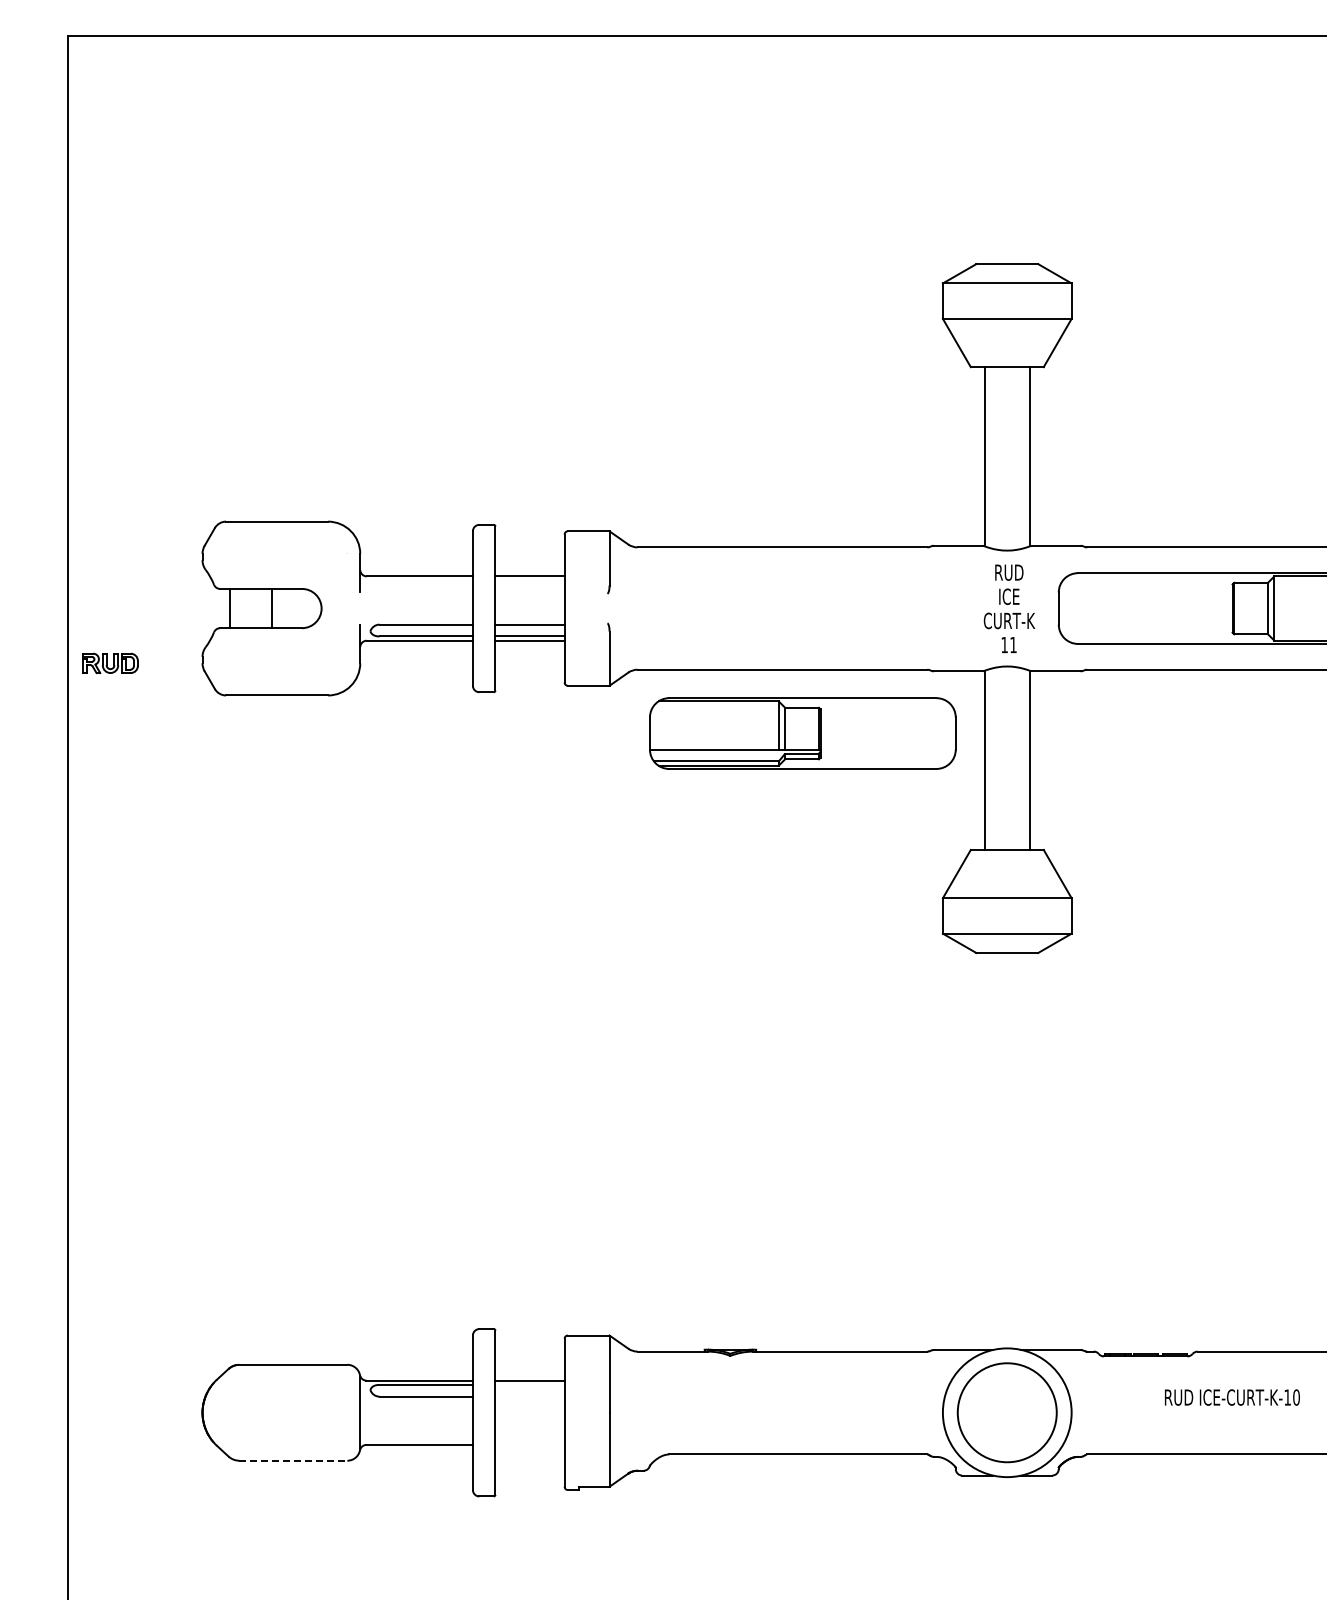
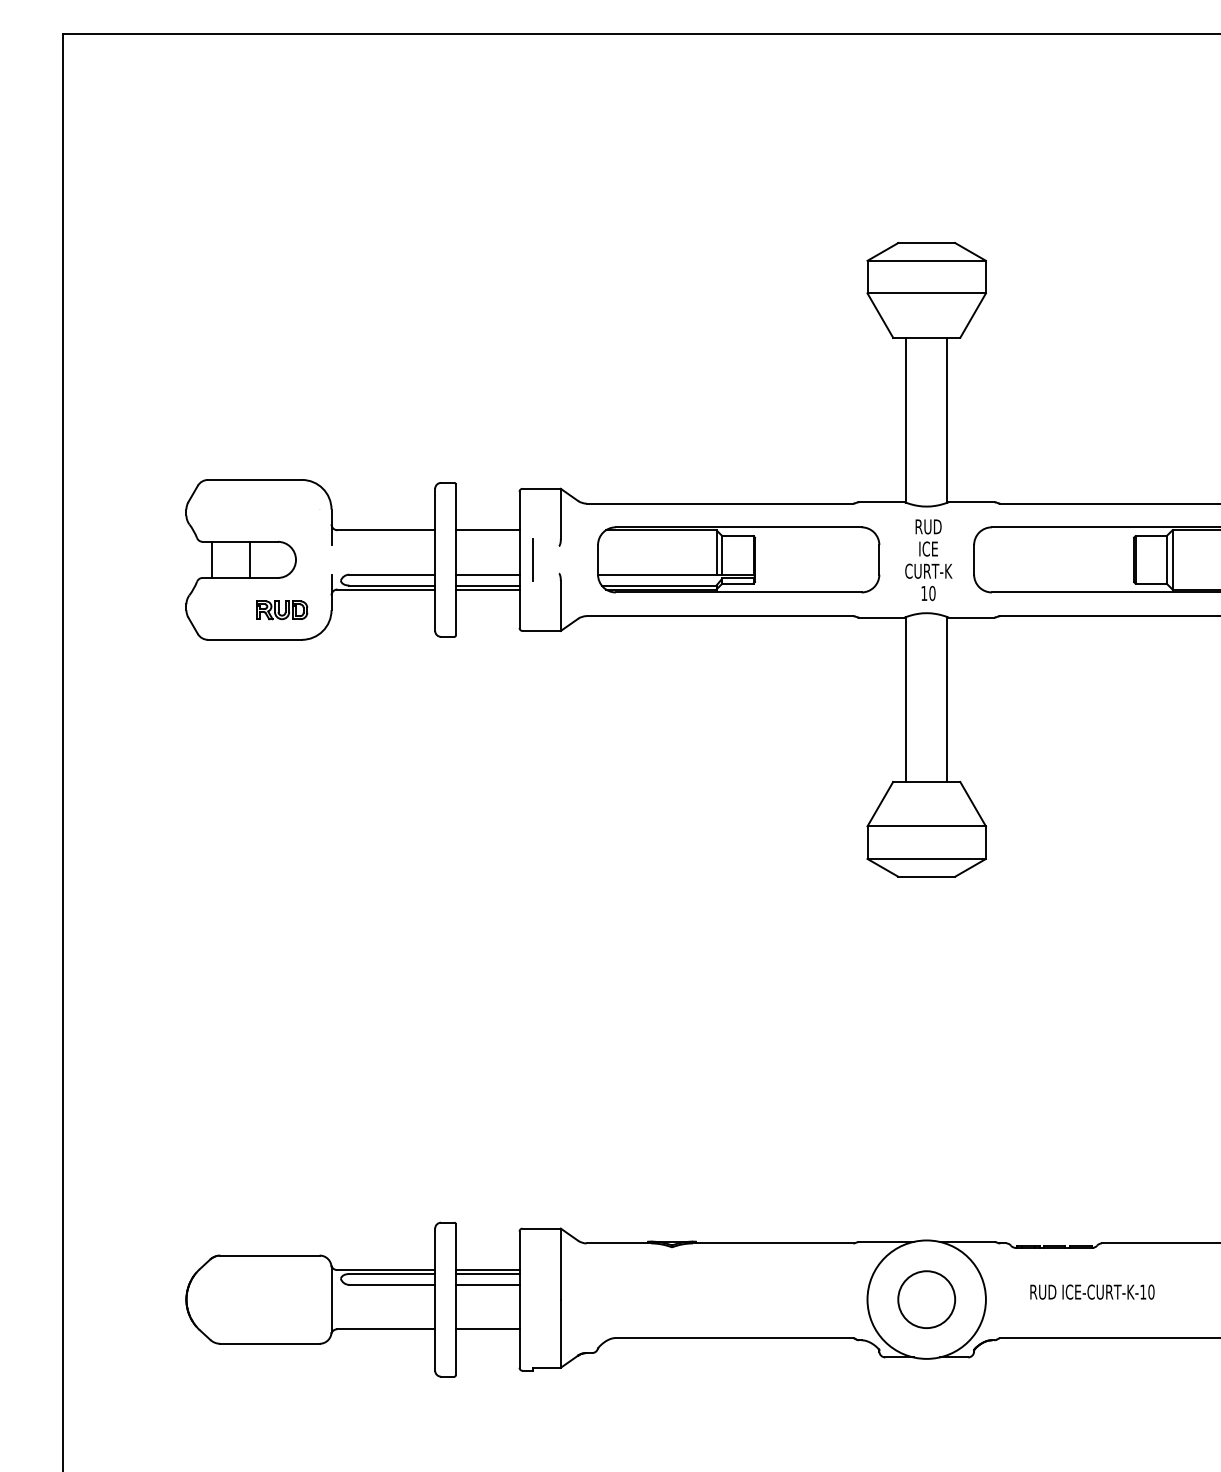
line: (578, 608) -> (532, 559), added
text: (1013, 644) -> (932, 592), 11 -> 10
part: (110, 663) -> (282, 610), moved
part: (802, 733) -> (738, 559), moved
line: (529, 1384) -> (487, 1273), added
line: (529, 1396) -> (487, 1284), added
text: (1232, 1397) -> (1092, 1292), moved
circle: (1007, 1412) -> (926, 1299), size x0.62
line: (529, 1444) -> (487, 1328), added
line: (293, 1460) -> (270, 1343), dashed -> solid

